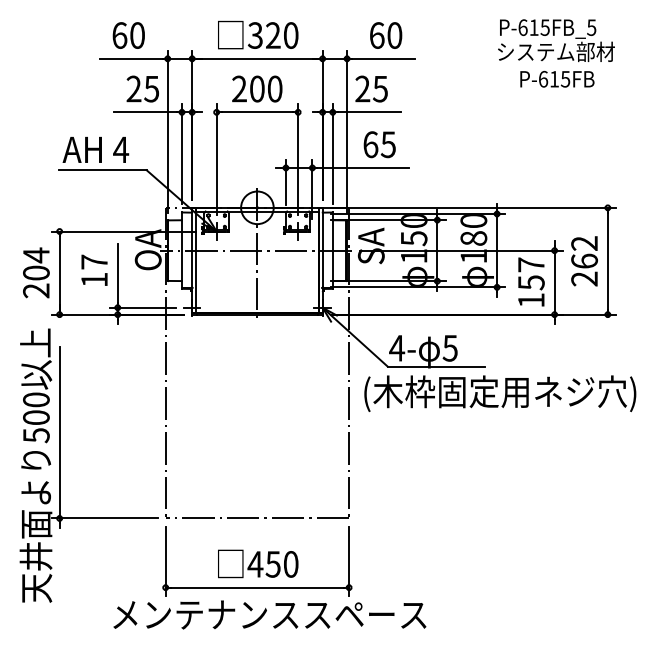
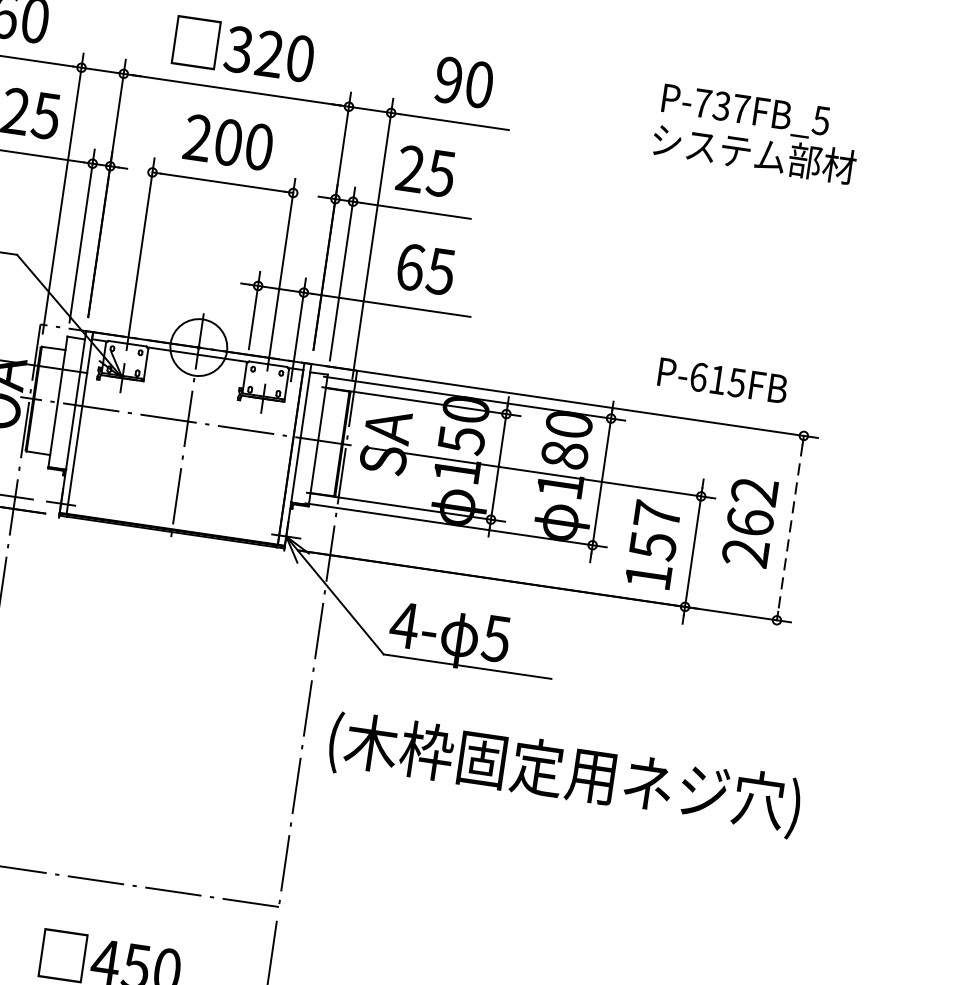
text: (533, 27) -> (720, 105), P-615FB_5 -> P-737FB_5
text: (376, 35) -> (447, 80), 60 -> 90
text: (557, 78) -> (723, 379), moved
line: (607, 261) -> (789, 528), solid -> dashed
text: (500, 393) -> (565, 774), moved

